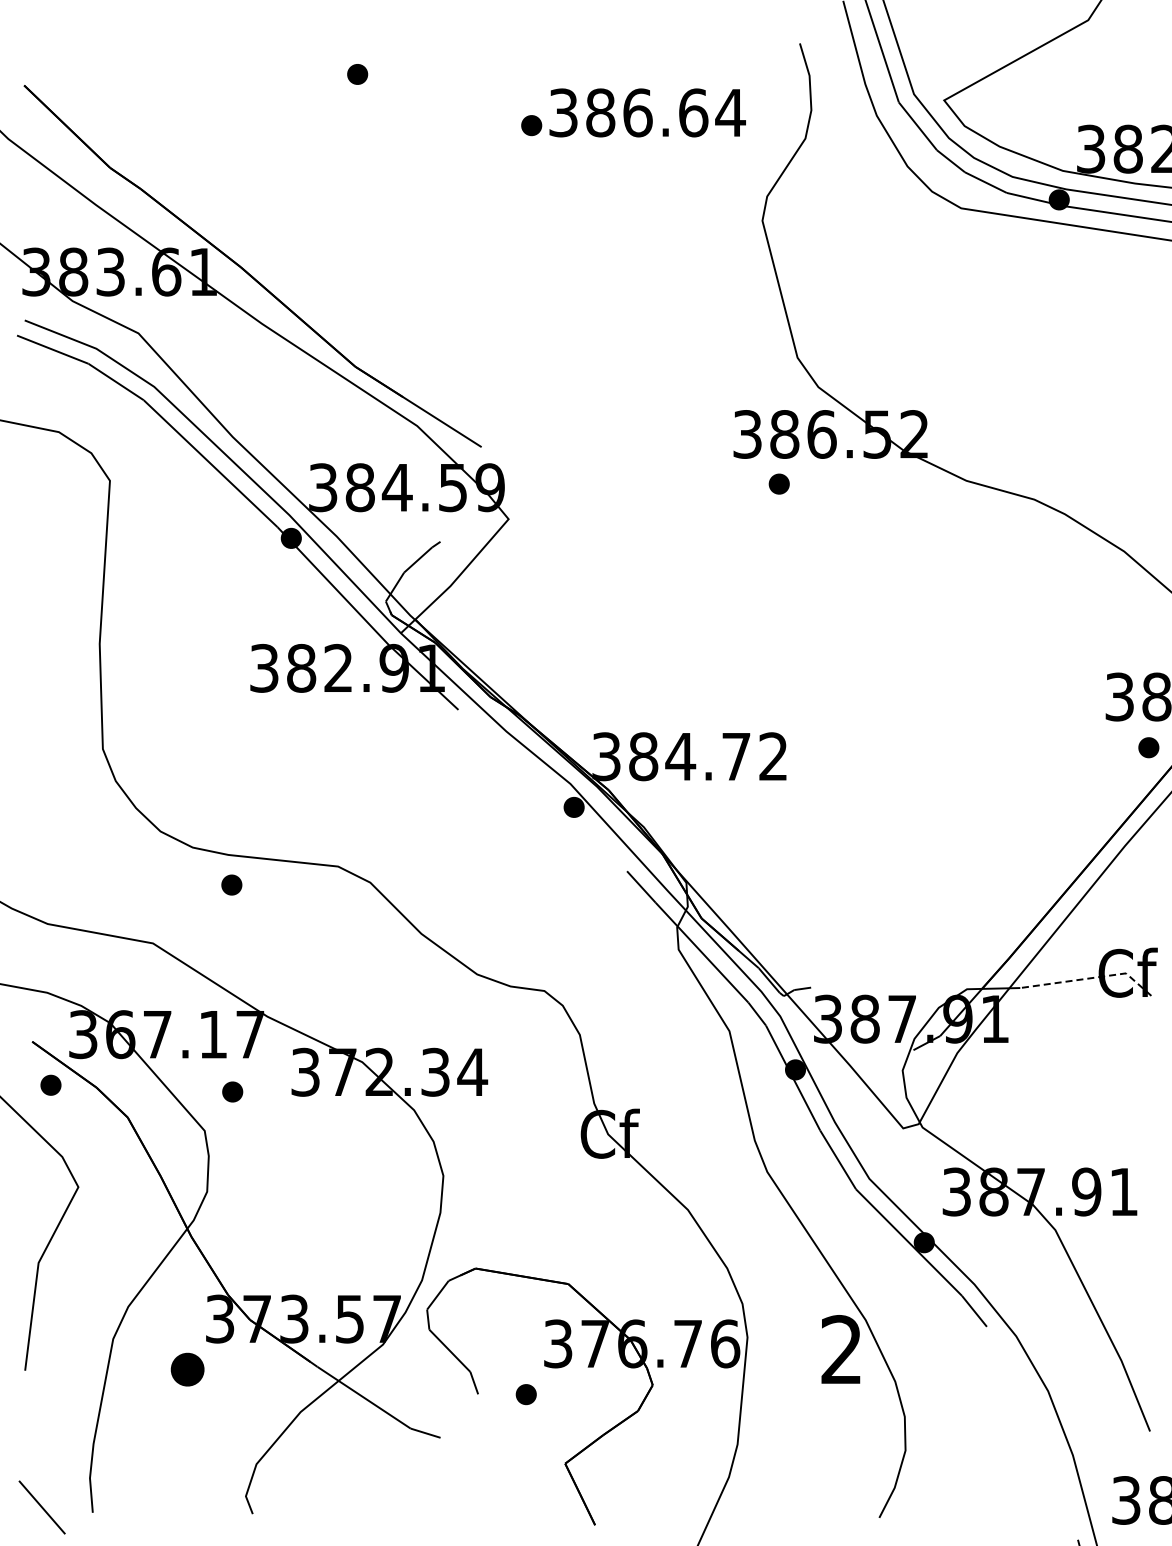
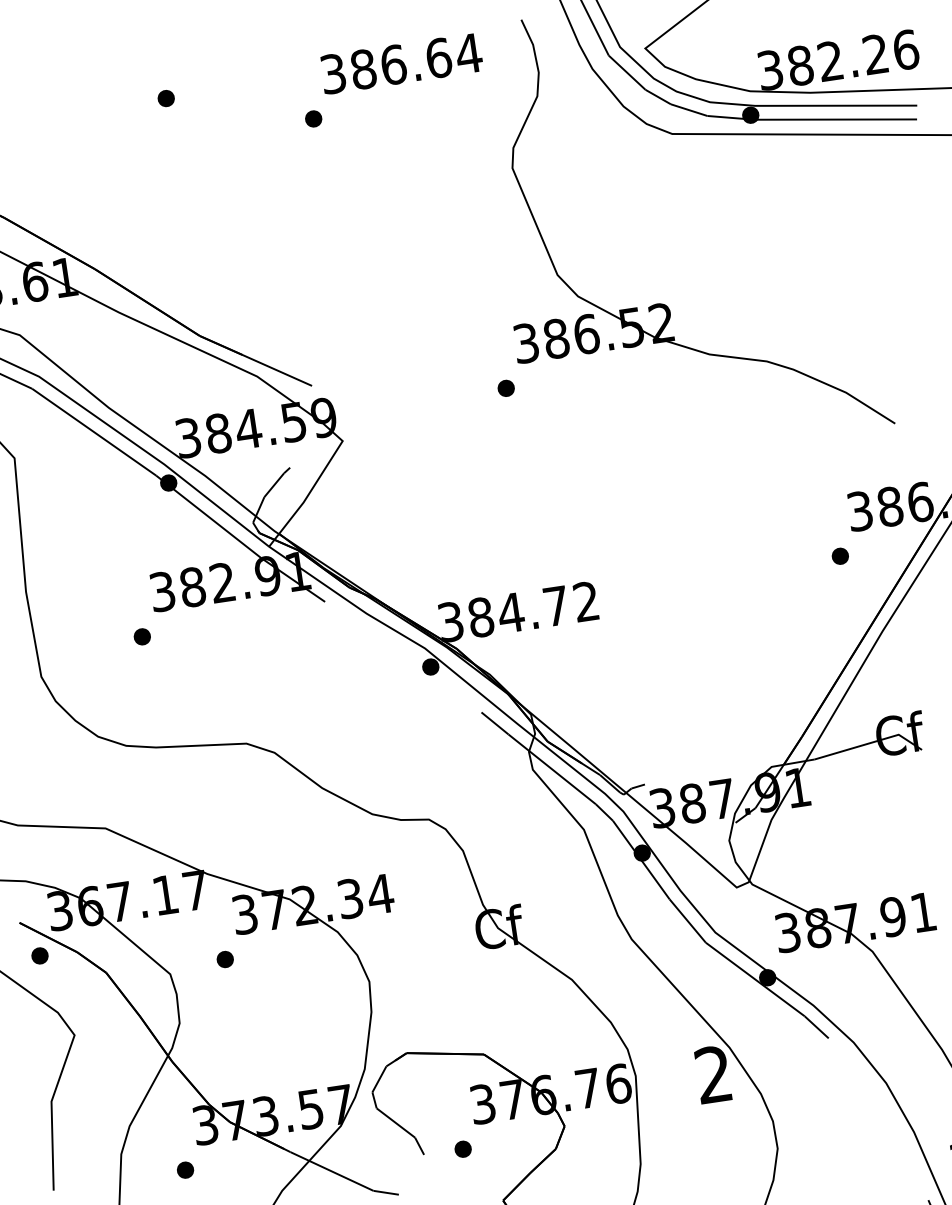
text: (647, 112) -> (401, 63), moved
part: (778, 483) -> (505, 387), moved
part: (1148, 747) -> (840, 556), moved
part: (231, 884) -> (142, 636), moved
line: (1090, 978) -> (870, 743), dashed -> solid
part: (232, 1091) -> (225, 959), moved
part: (187, 1369) -> (185, 1169), size x0.62

